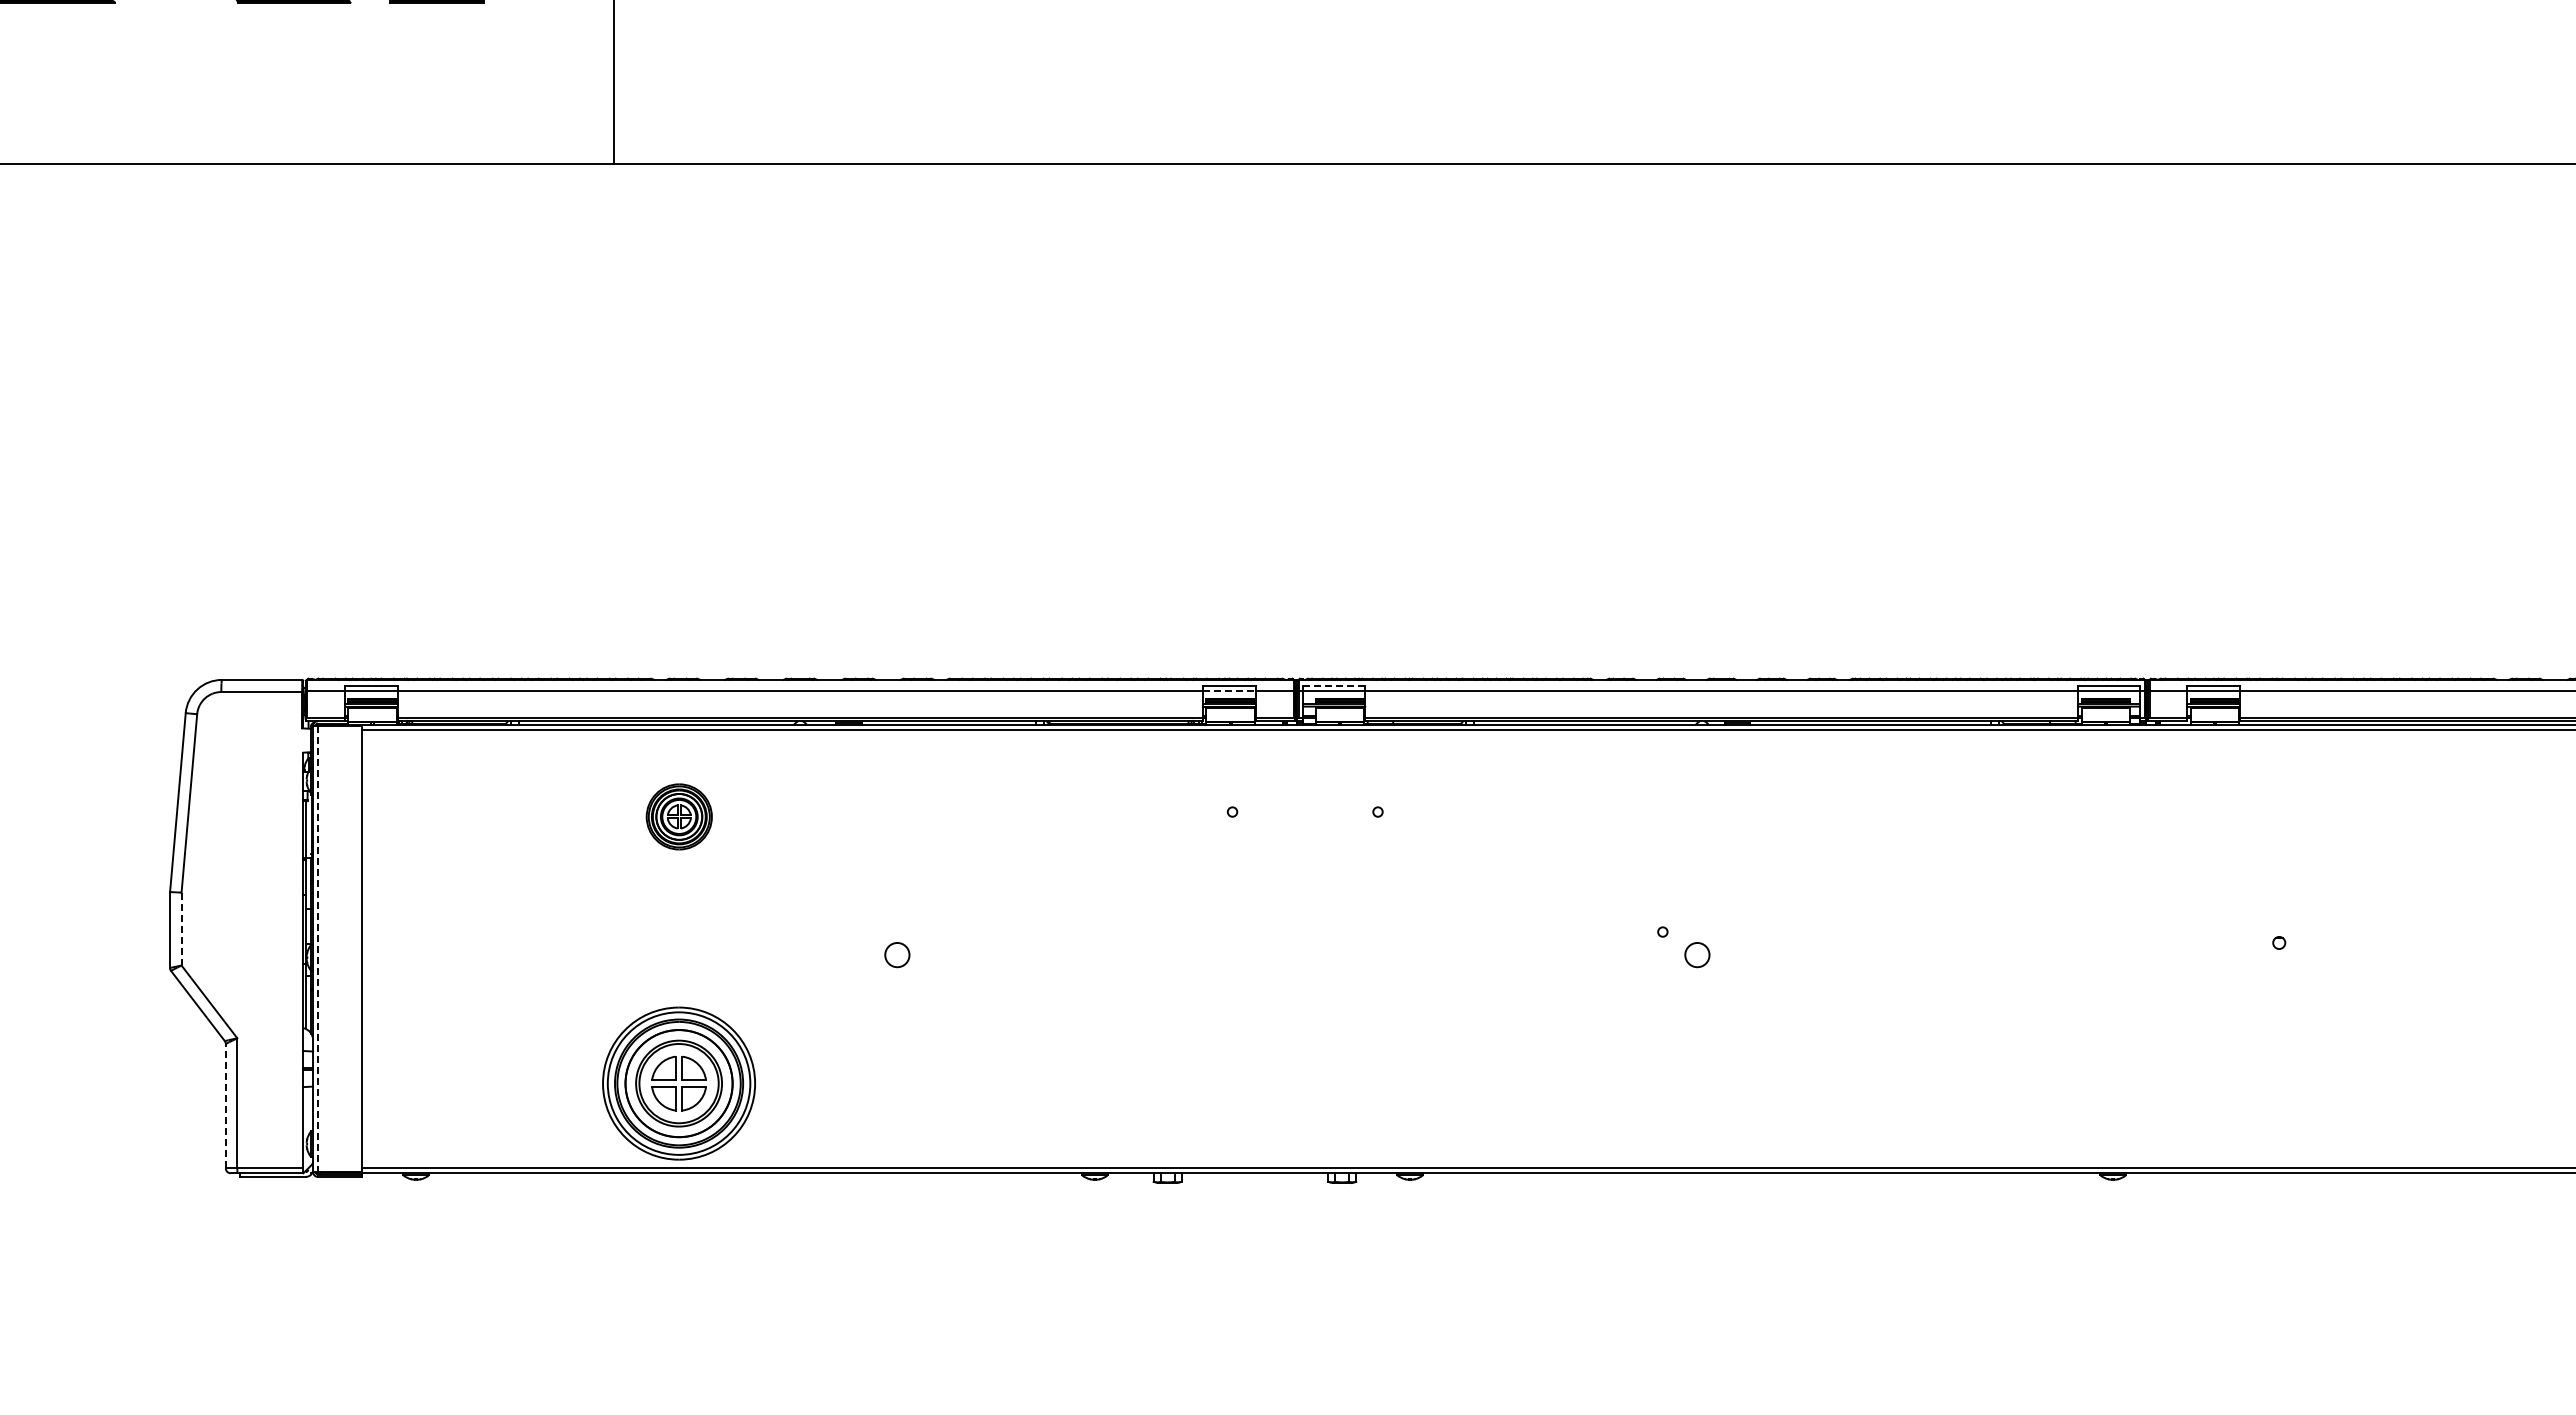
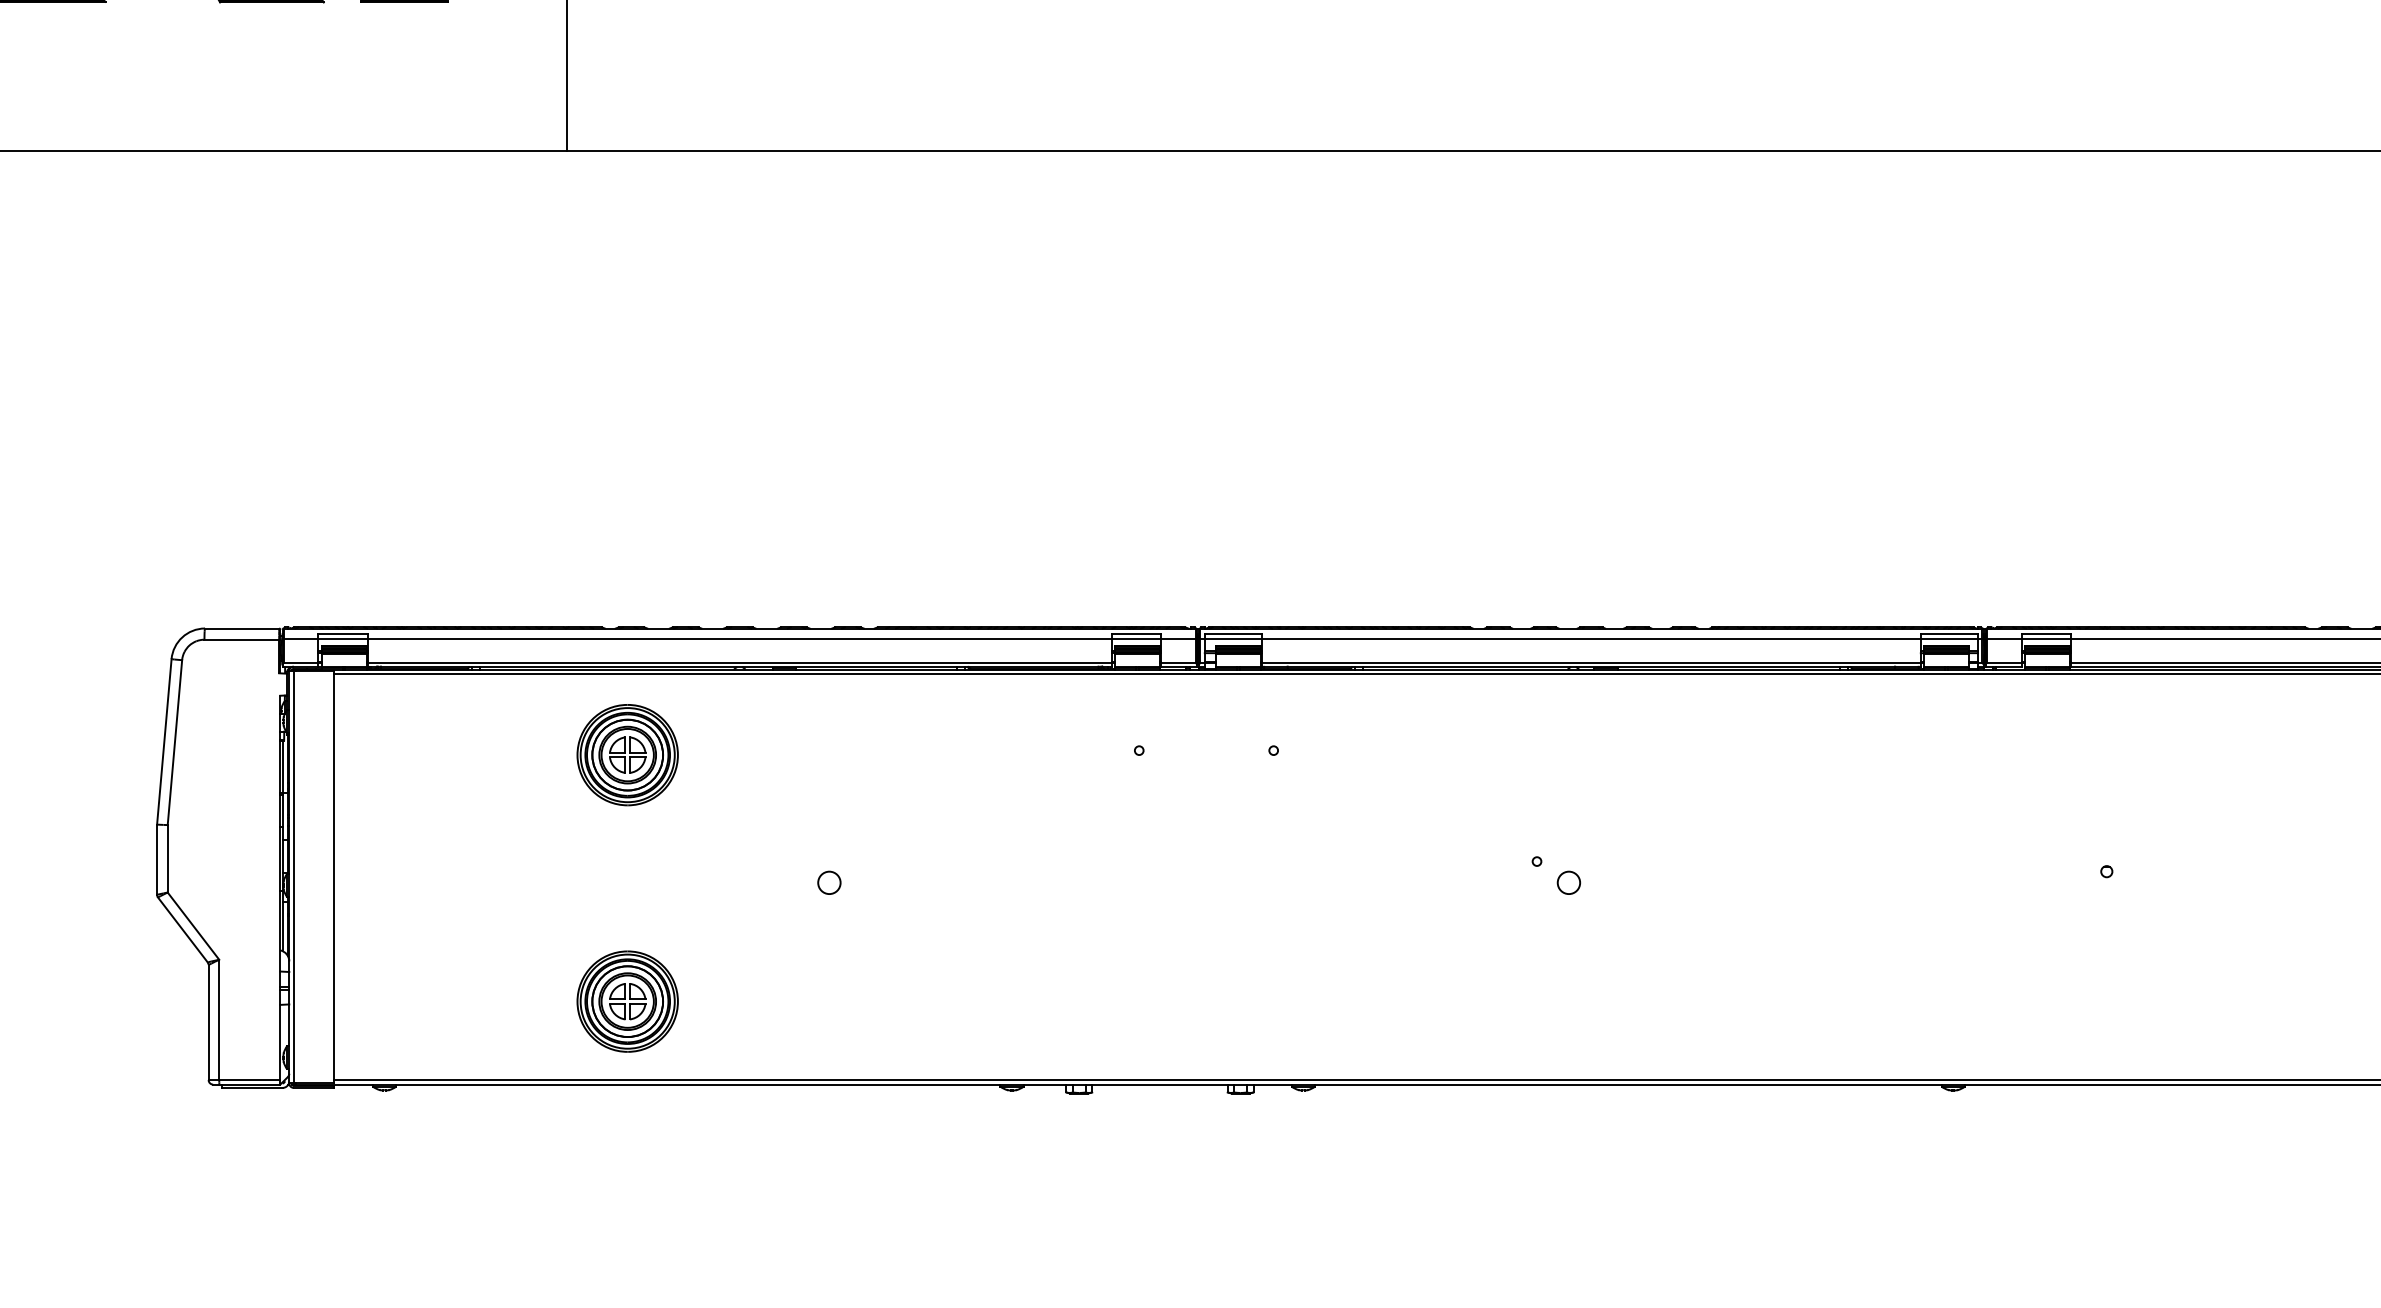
line: (1334, 686) -> (1233, 634), dashed -> solid
line: (1229, 691) -> (1136, 639), dashed -> solid
part: (679, 816) -> (628, 754), size x1.67
line: (181, 929) -> (167, 859), dashed -> solid
line: (317, 949) -> (293, 877), dashed -> solid
part: (679, 1083) -> (628, 1001), size x0.71
line: (225, 1105) -> (208, 1021), dashed -> solid

